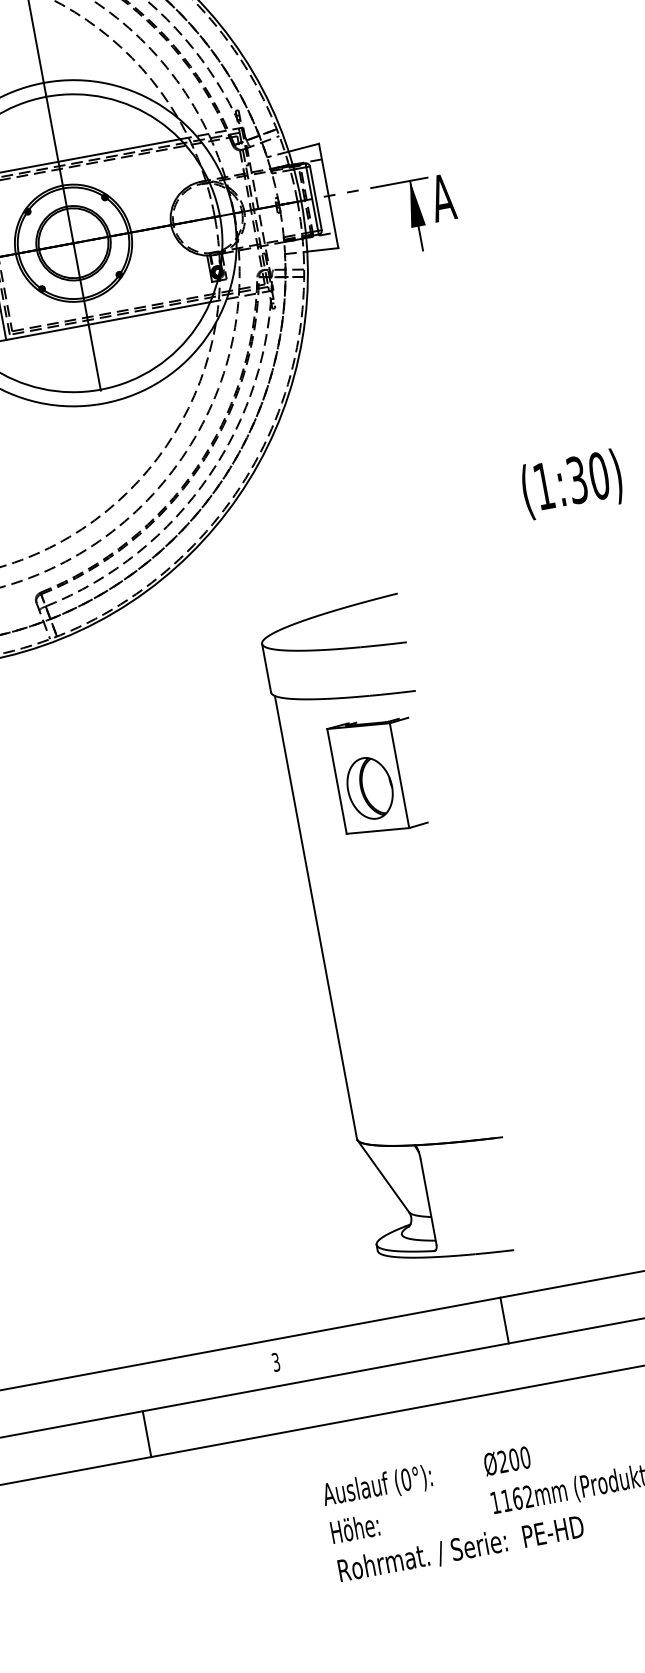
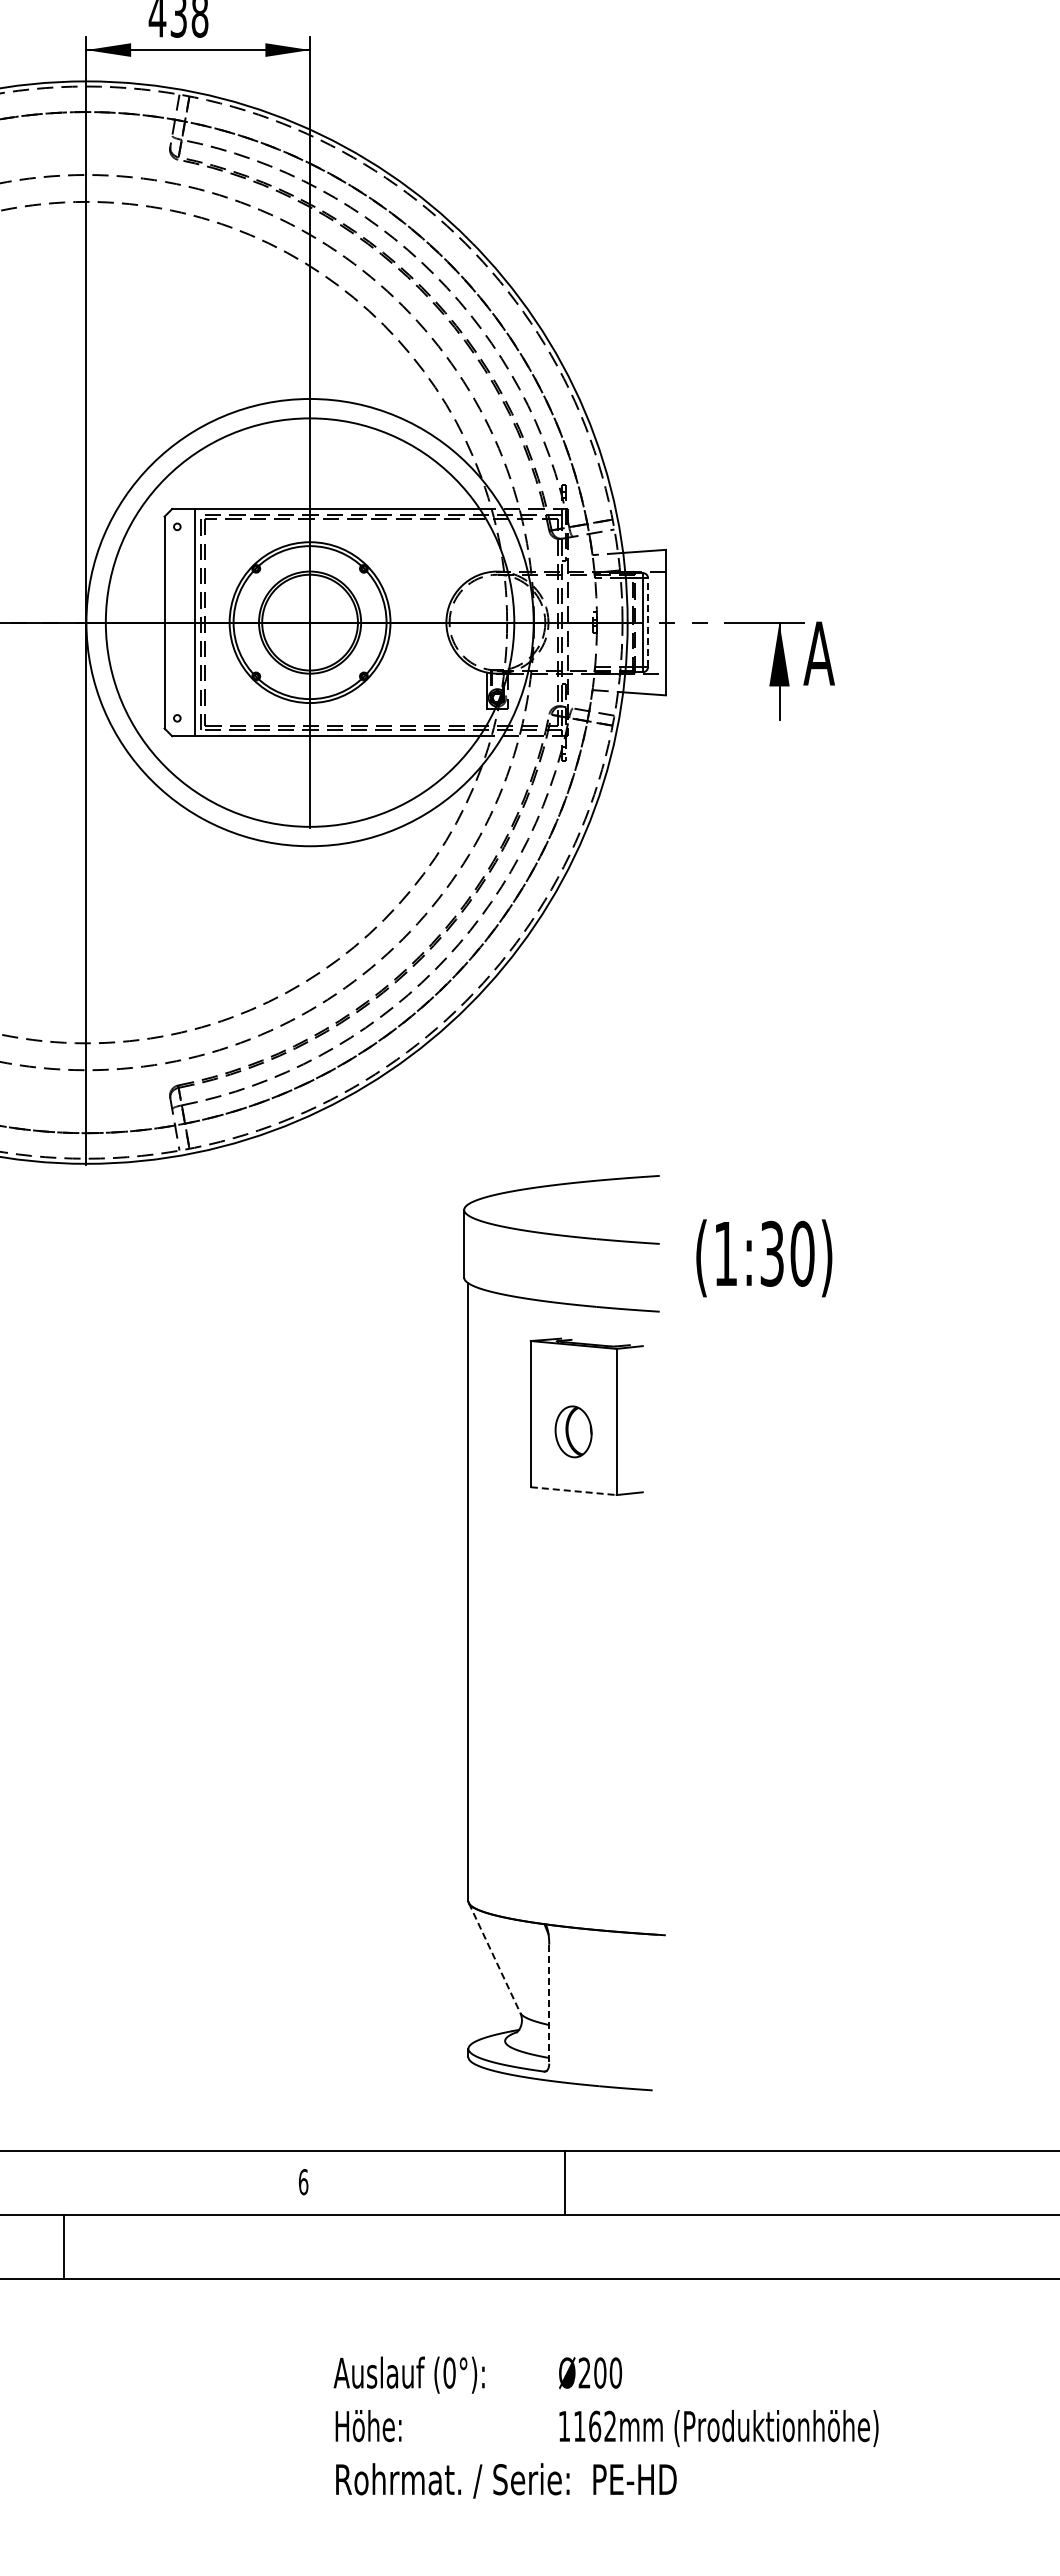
line: (316, 198) -> (648, 622), solid -> dashed
text: (572, 484) -> (764, 1258), moved
part: (369, 788) -> (573, 1431), size x0.6
line: (378, 831) -> (574, 1491), solid -> dashed
line: (383, 1176) -> (494, 1958), solid -> dashed
line: (428, 1202) -> (549, 2004), solid -> dashed
line: (504, 1320) -> (565, 2182), moved
text: (276, 1362) -> (303, 2182), 3 -> 6
line: (146, 1433) -> (63, 2246), moved

